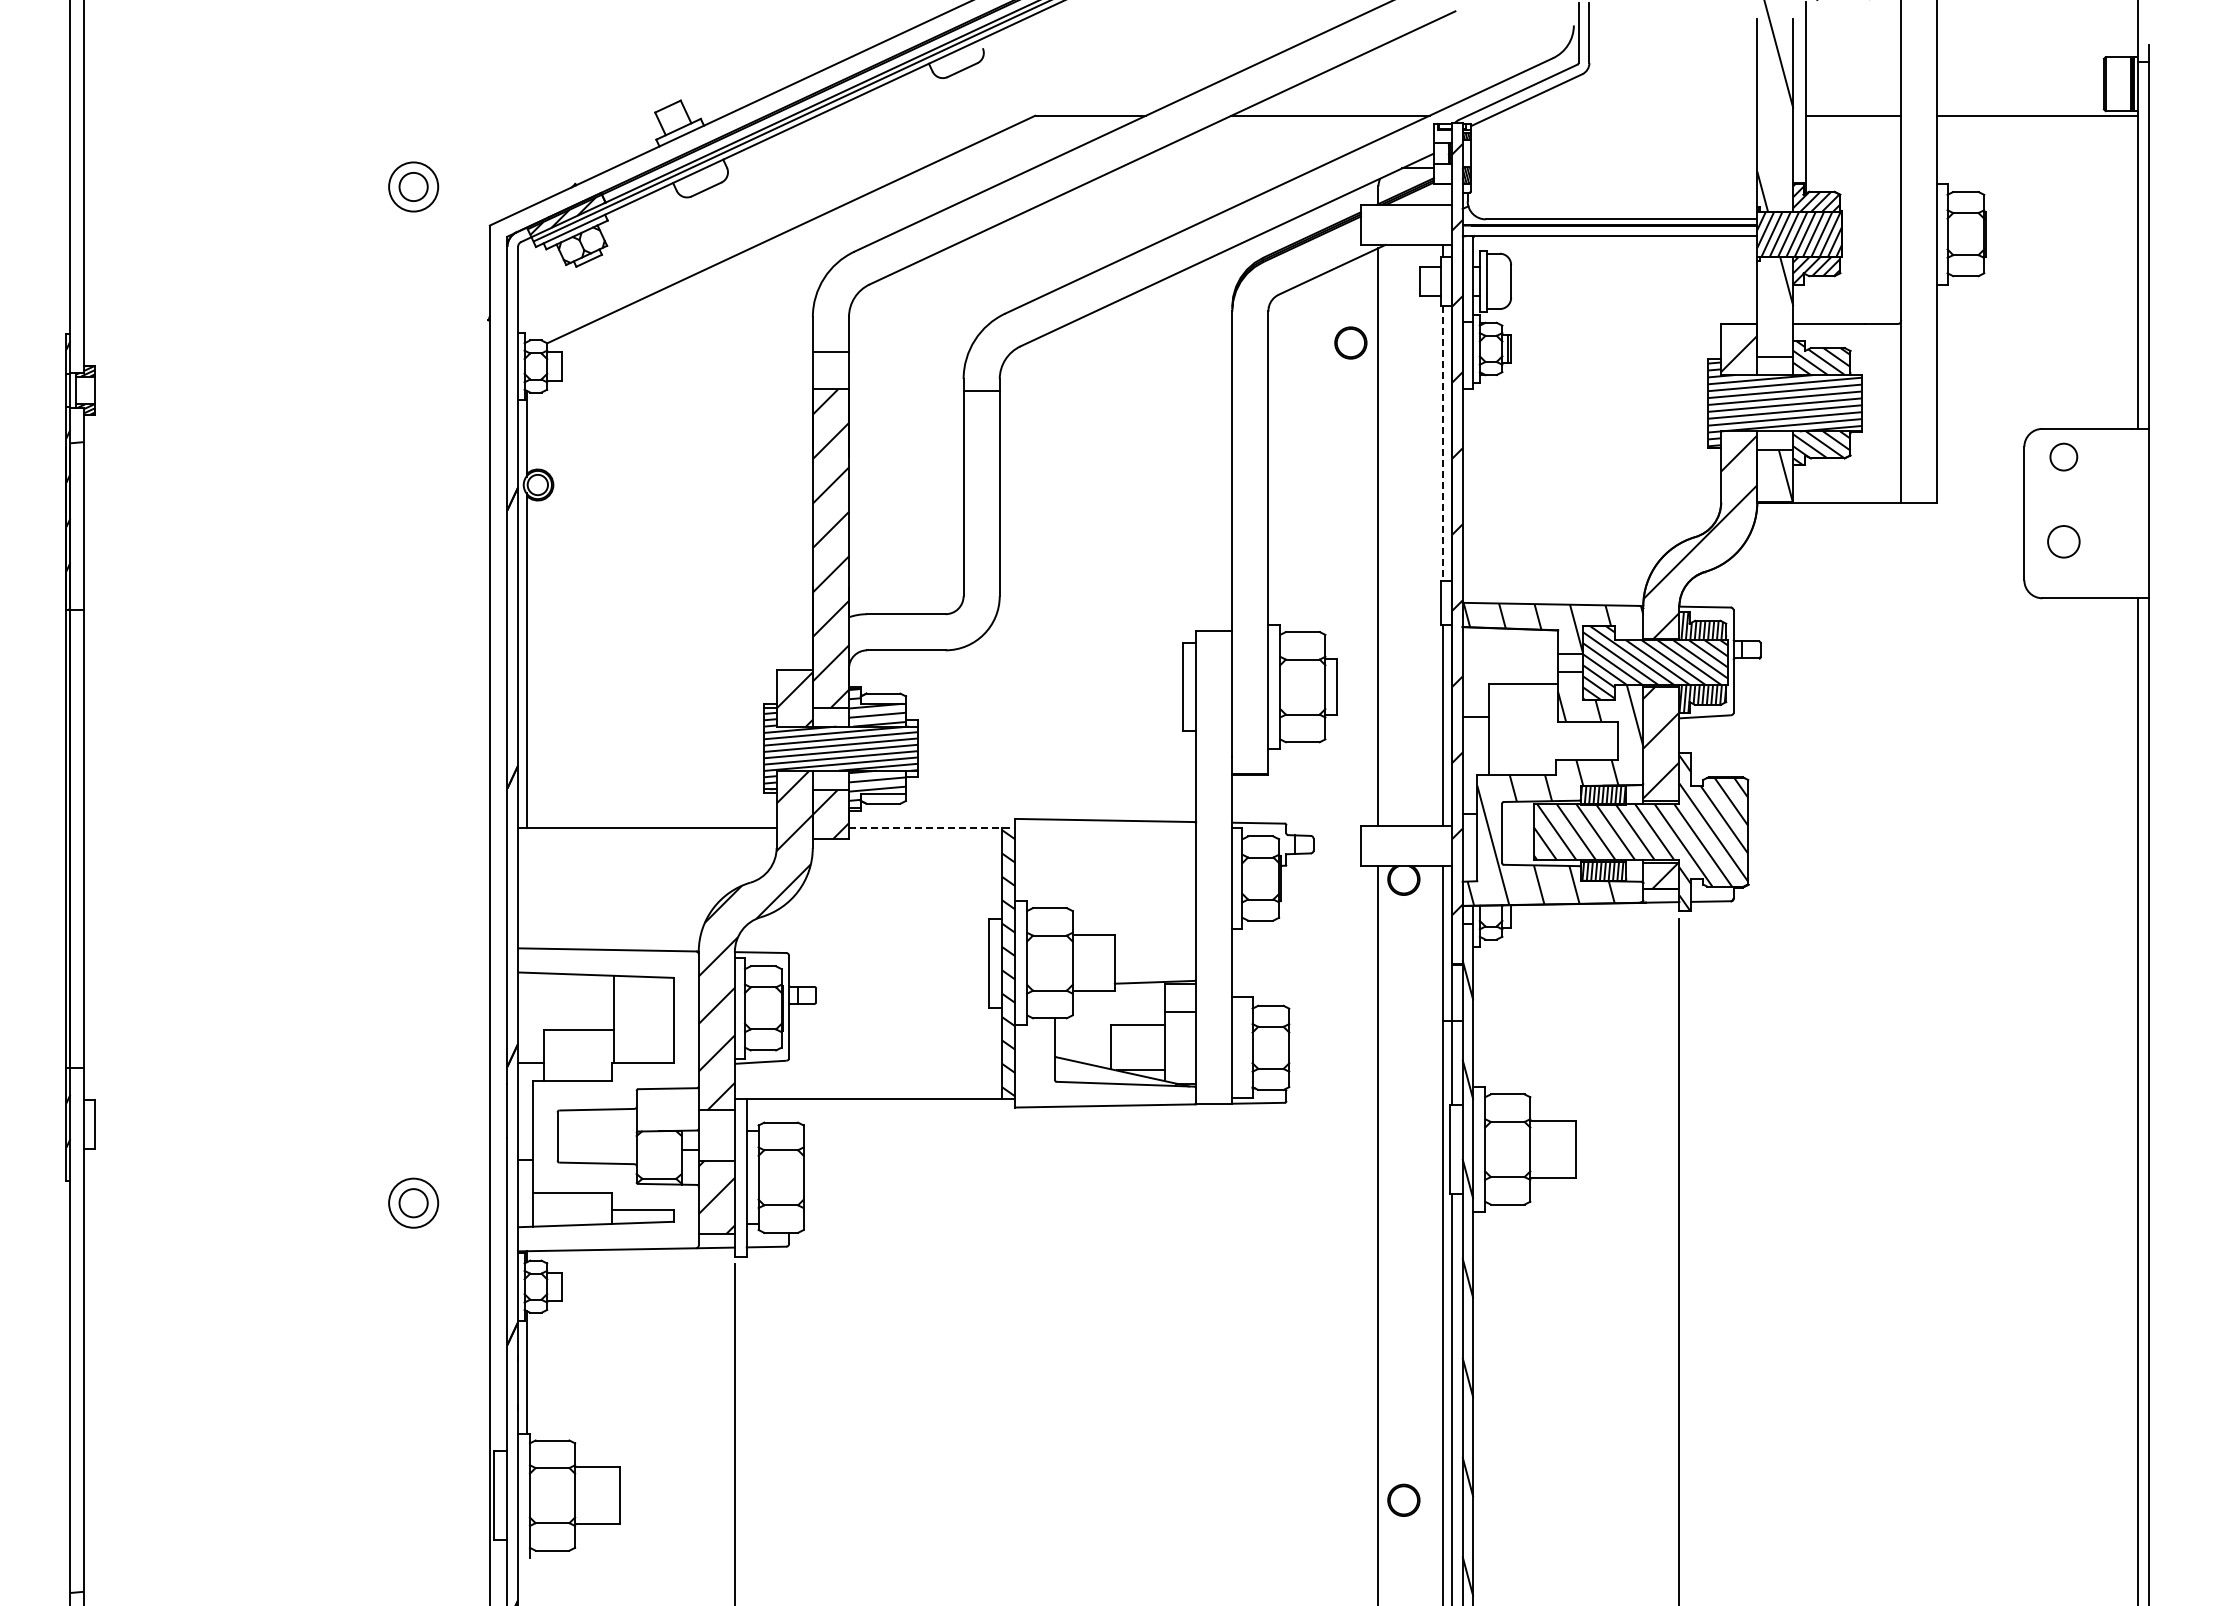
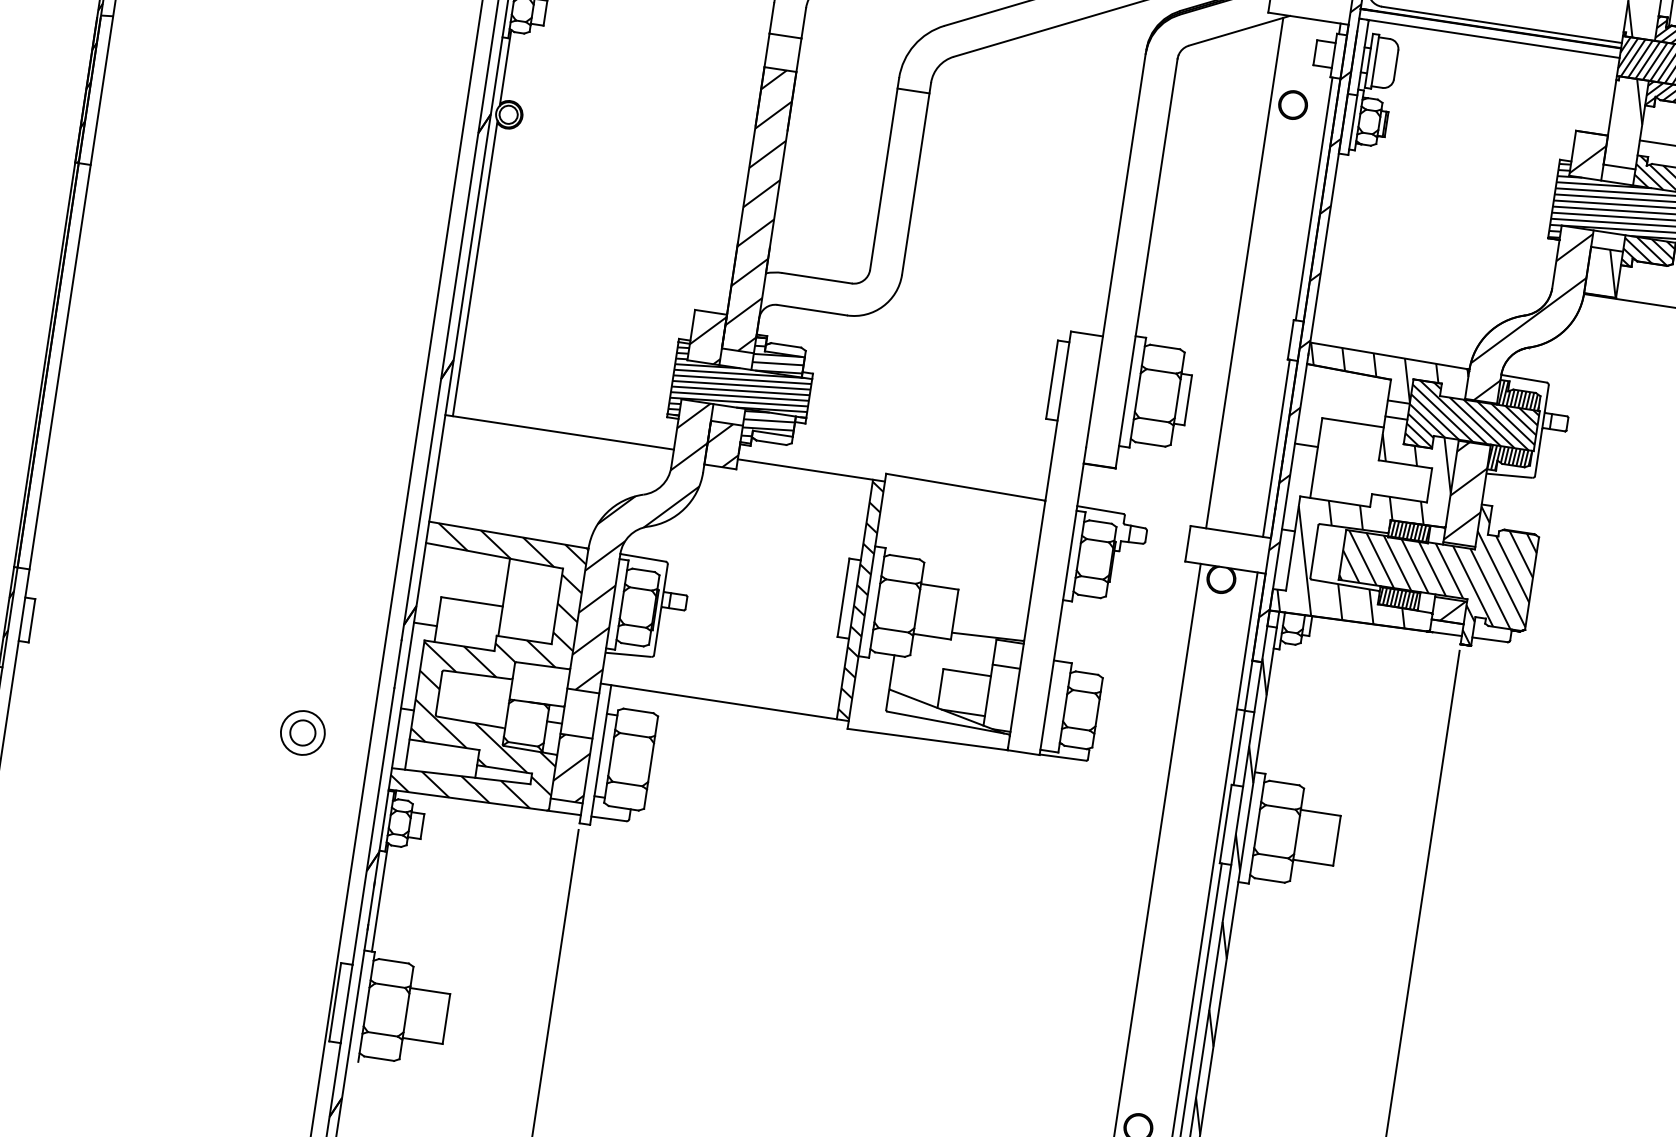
circle: (1350, 342) -> (1292, 104), moved
line: (1442, 443) -> (1313, 199), dashed -> solid
line: (932, 827) -> (811, 470), dashed -> solid
hatch: (608, 1099) -> (488, 667), added

